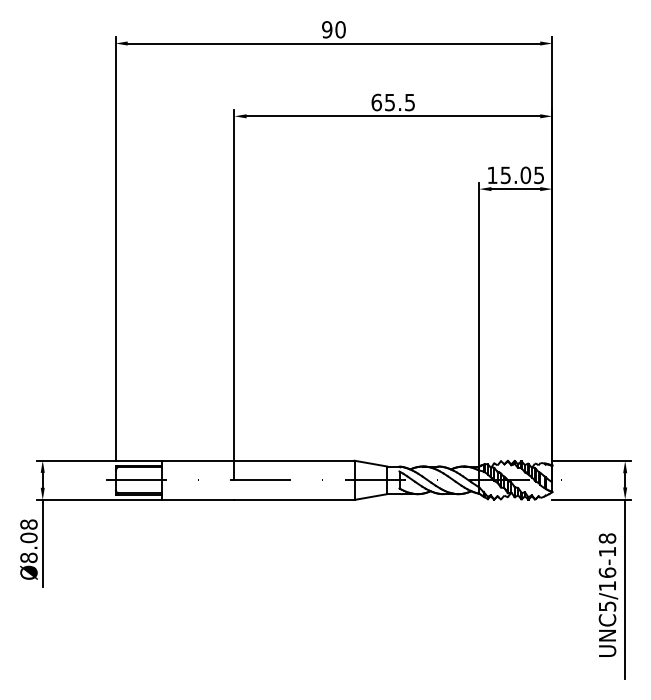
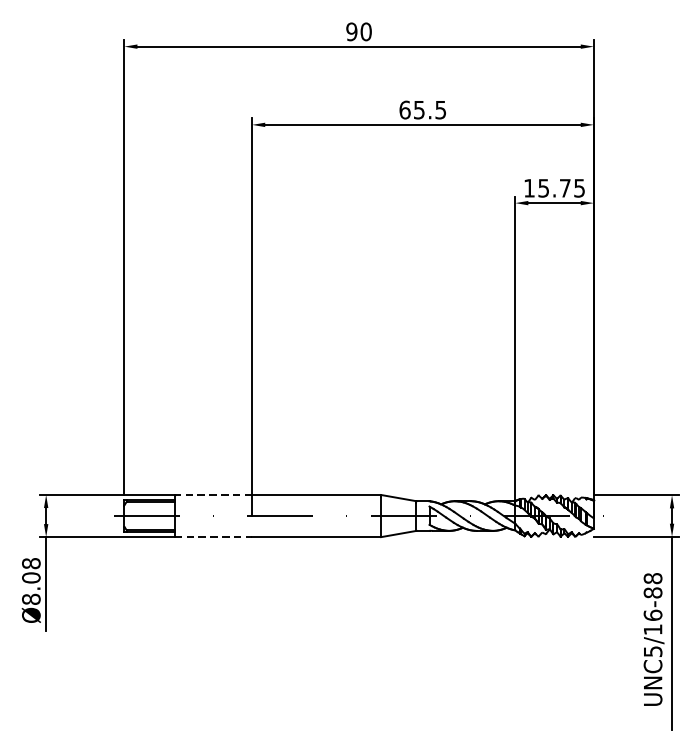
text: (525, 175) -> (564, 188), 15.05 -> 15.75
line: (197, 460) -> (212, 494), solid -> dashed
line: (198, 499) -> (213, 536), solid -> dashed
text: (607, 551) -> (653, 592), UNC5/16-18 -> UNC5/16-88

